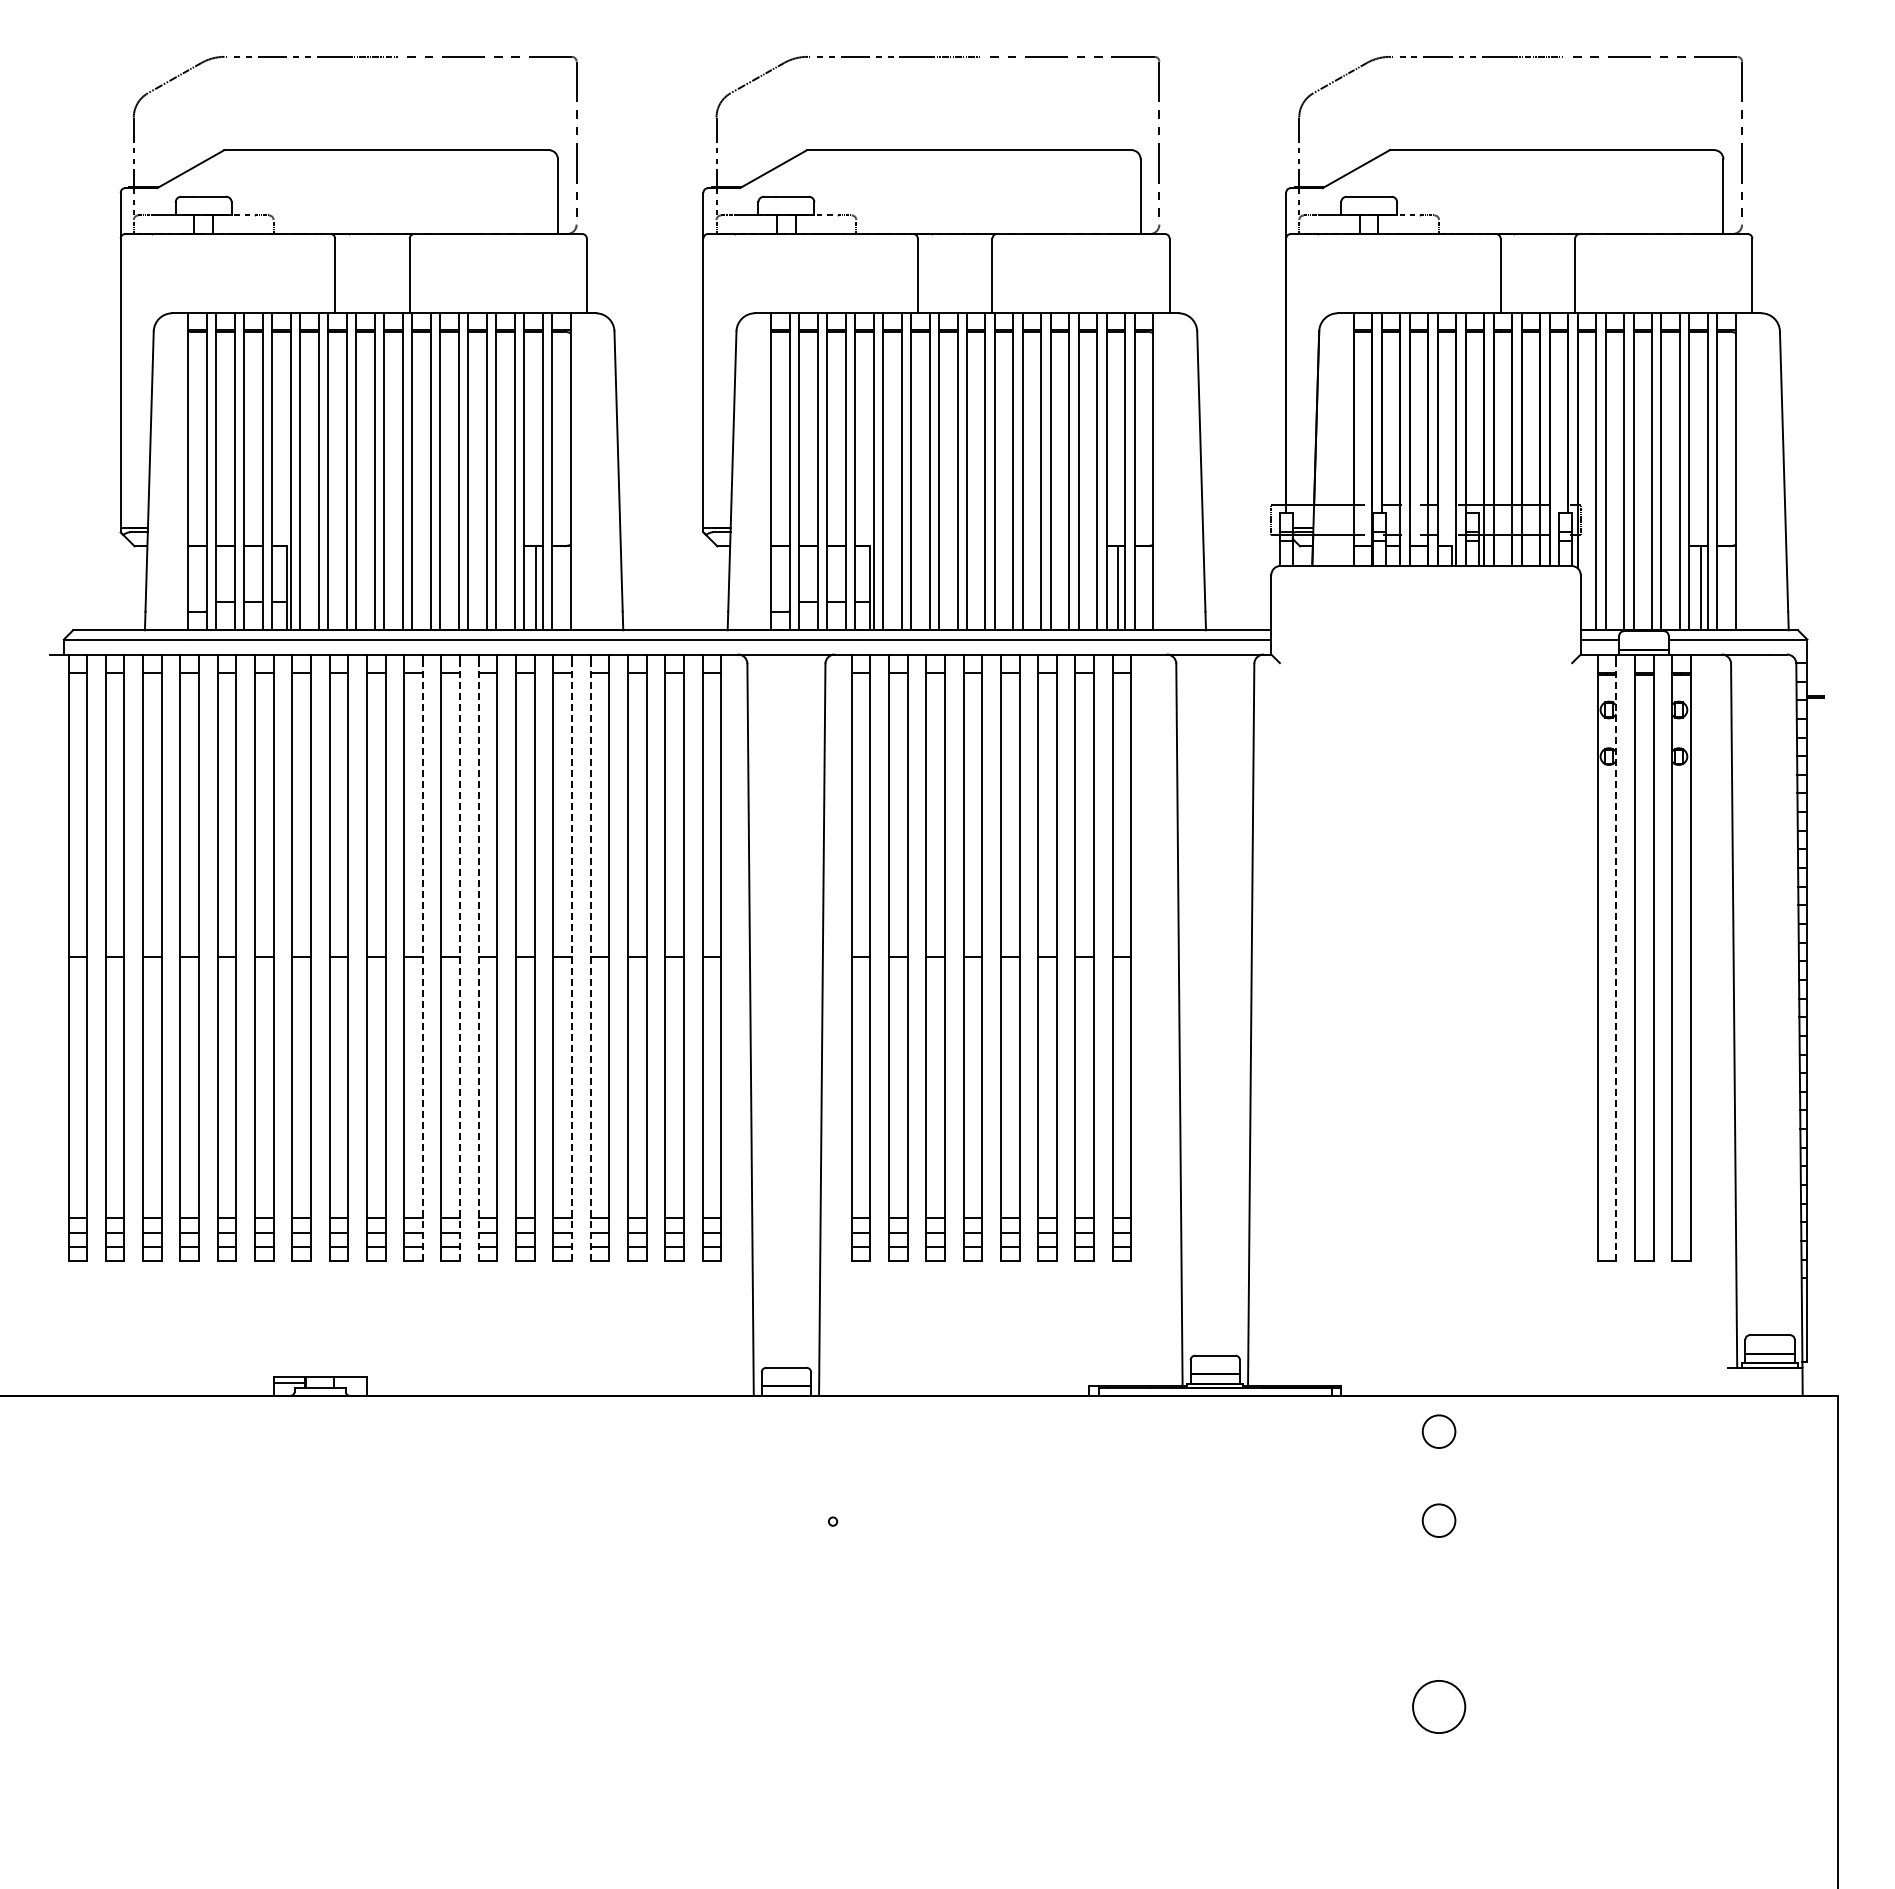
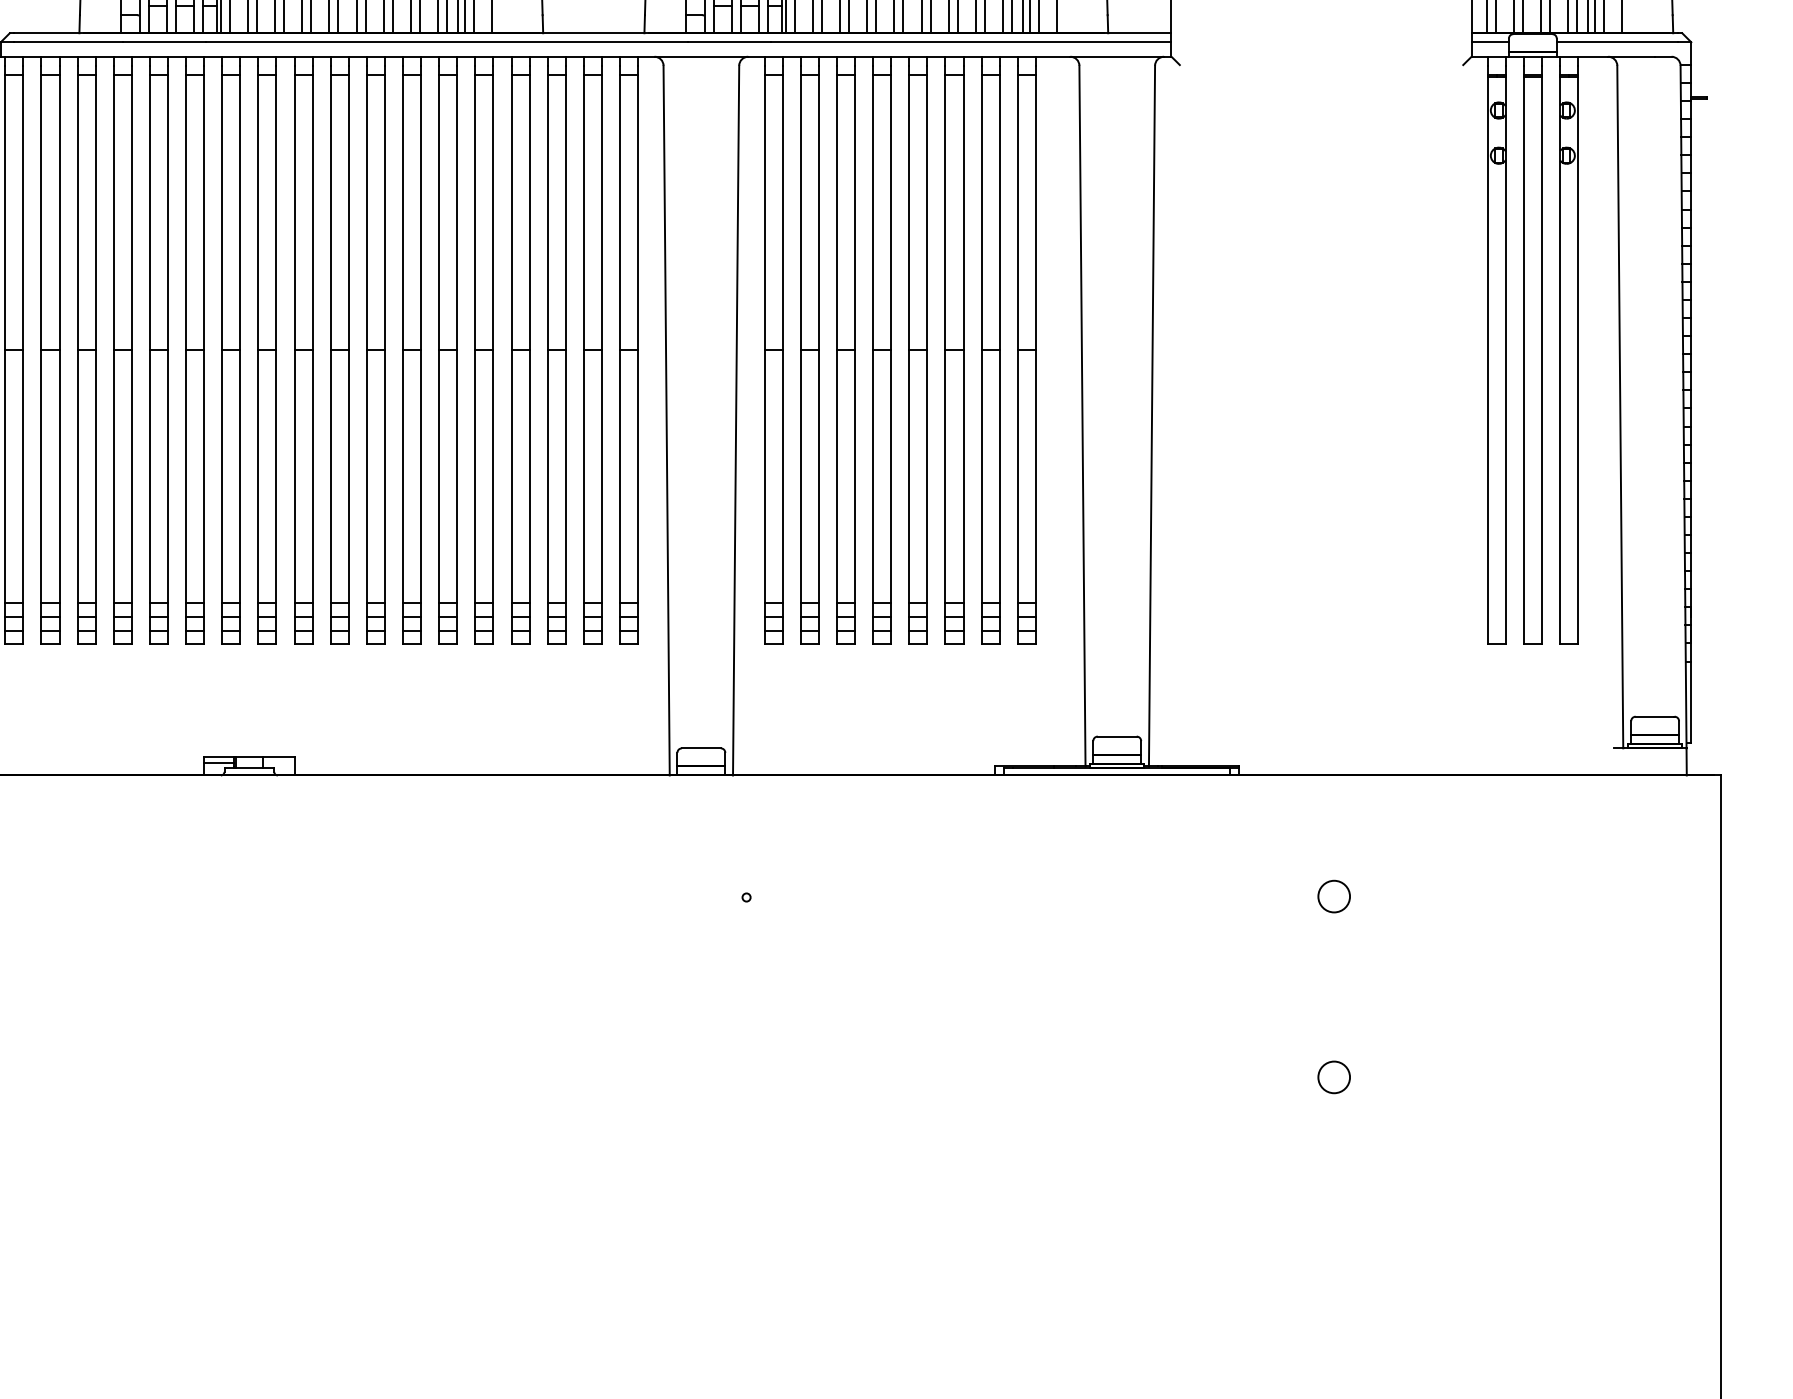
line: (422, 961) -> (348, 354), dashed -> solid
line: (460, 961) -> (385, 354), dashed -> solid
line: (478, 961) -> (402, 354), dashed -> solid
line: (571, 961) -> (492, 354), dashed -> solid
line: (590, 961) -> (511, 354), dashed -> solid
line: (1616, 961) -> (1506, 354), dashed -> solid
circle: (1438, 1431) -> (1333, 810), removed
circle: (1438, 1707) -> (1333, 1077), size x0.62

